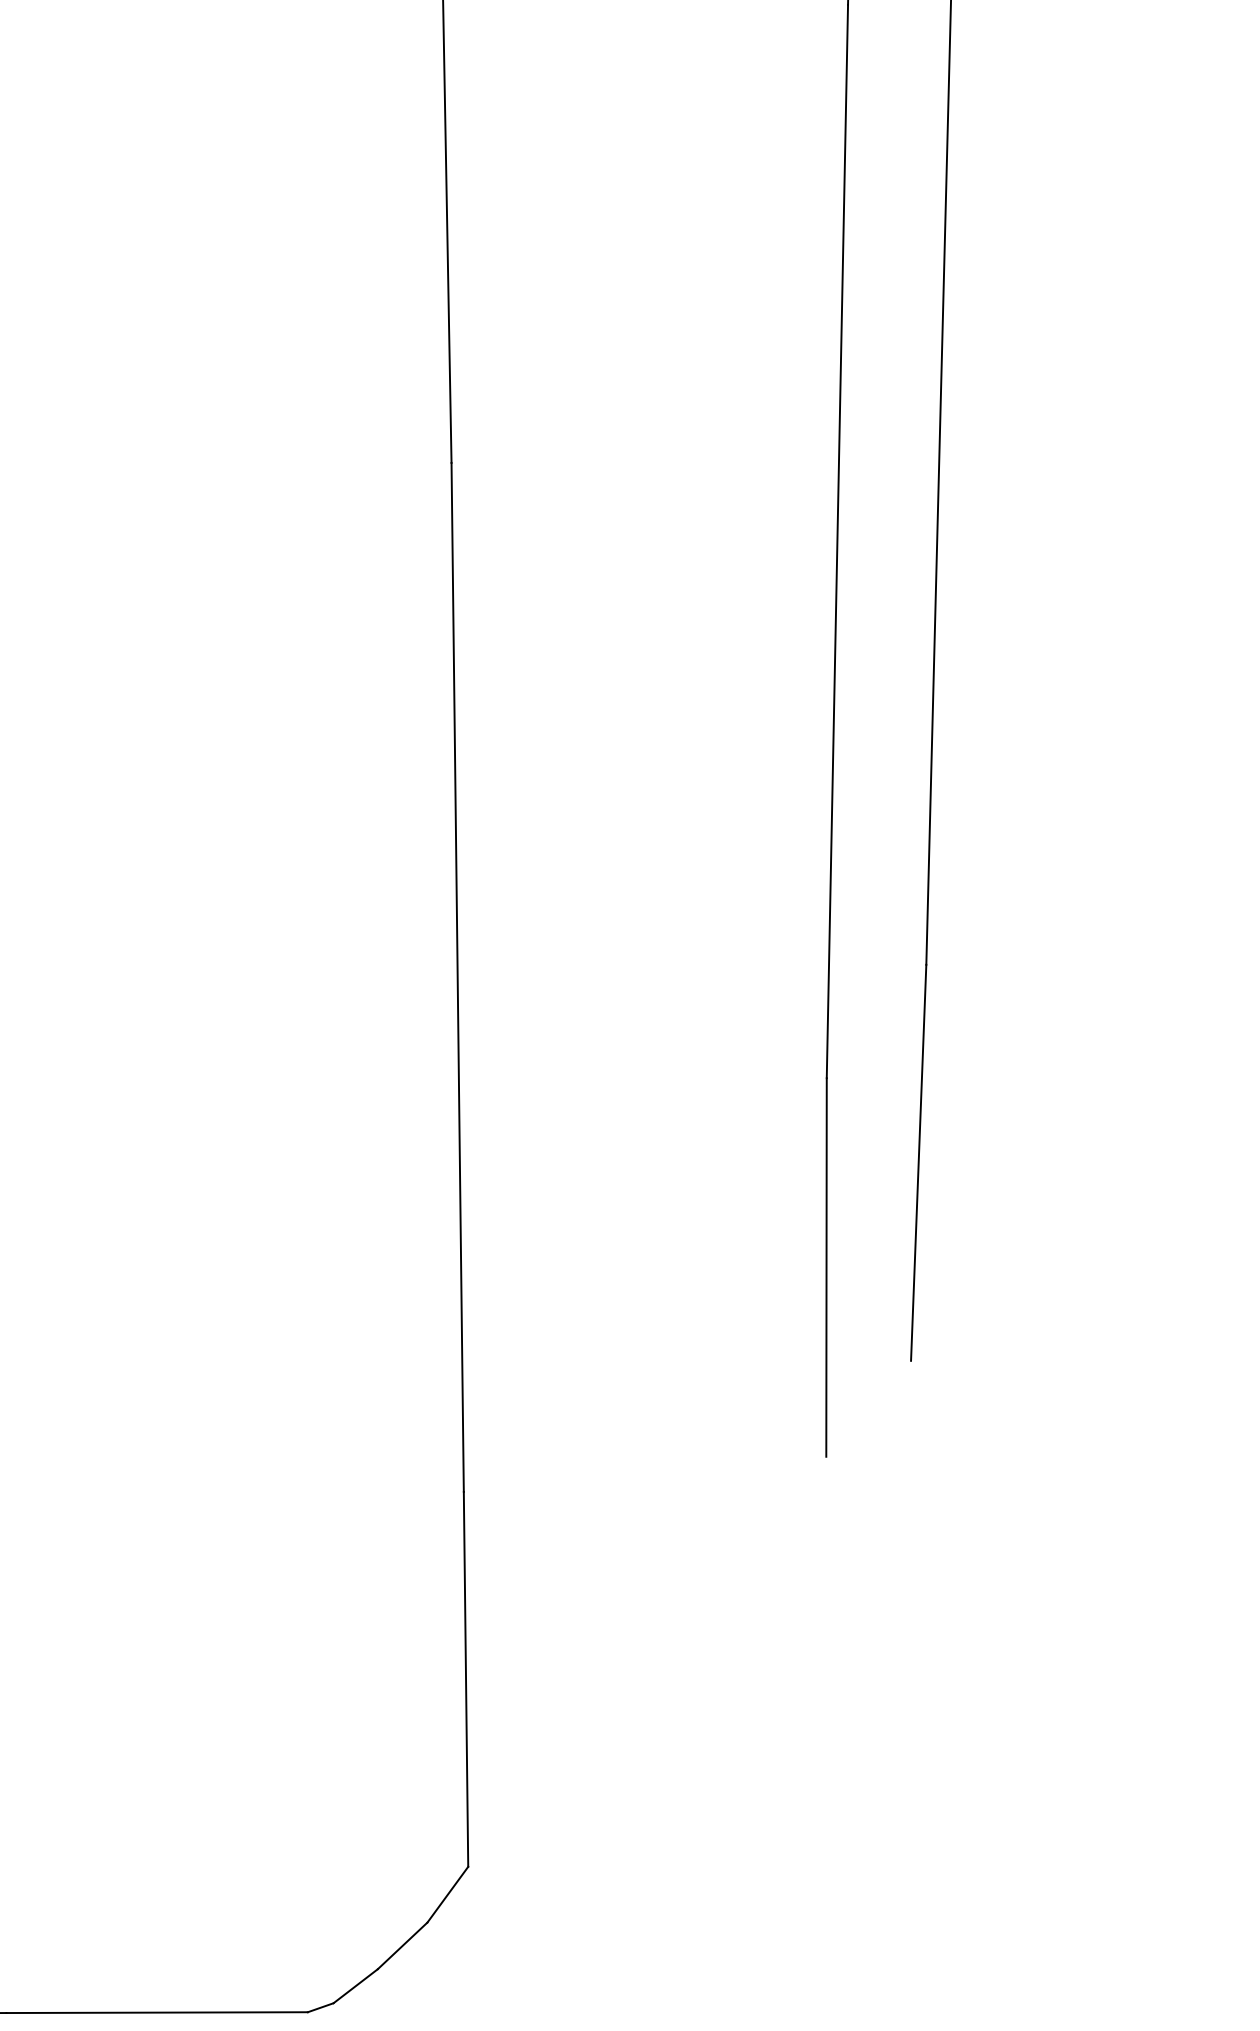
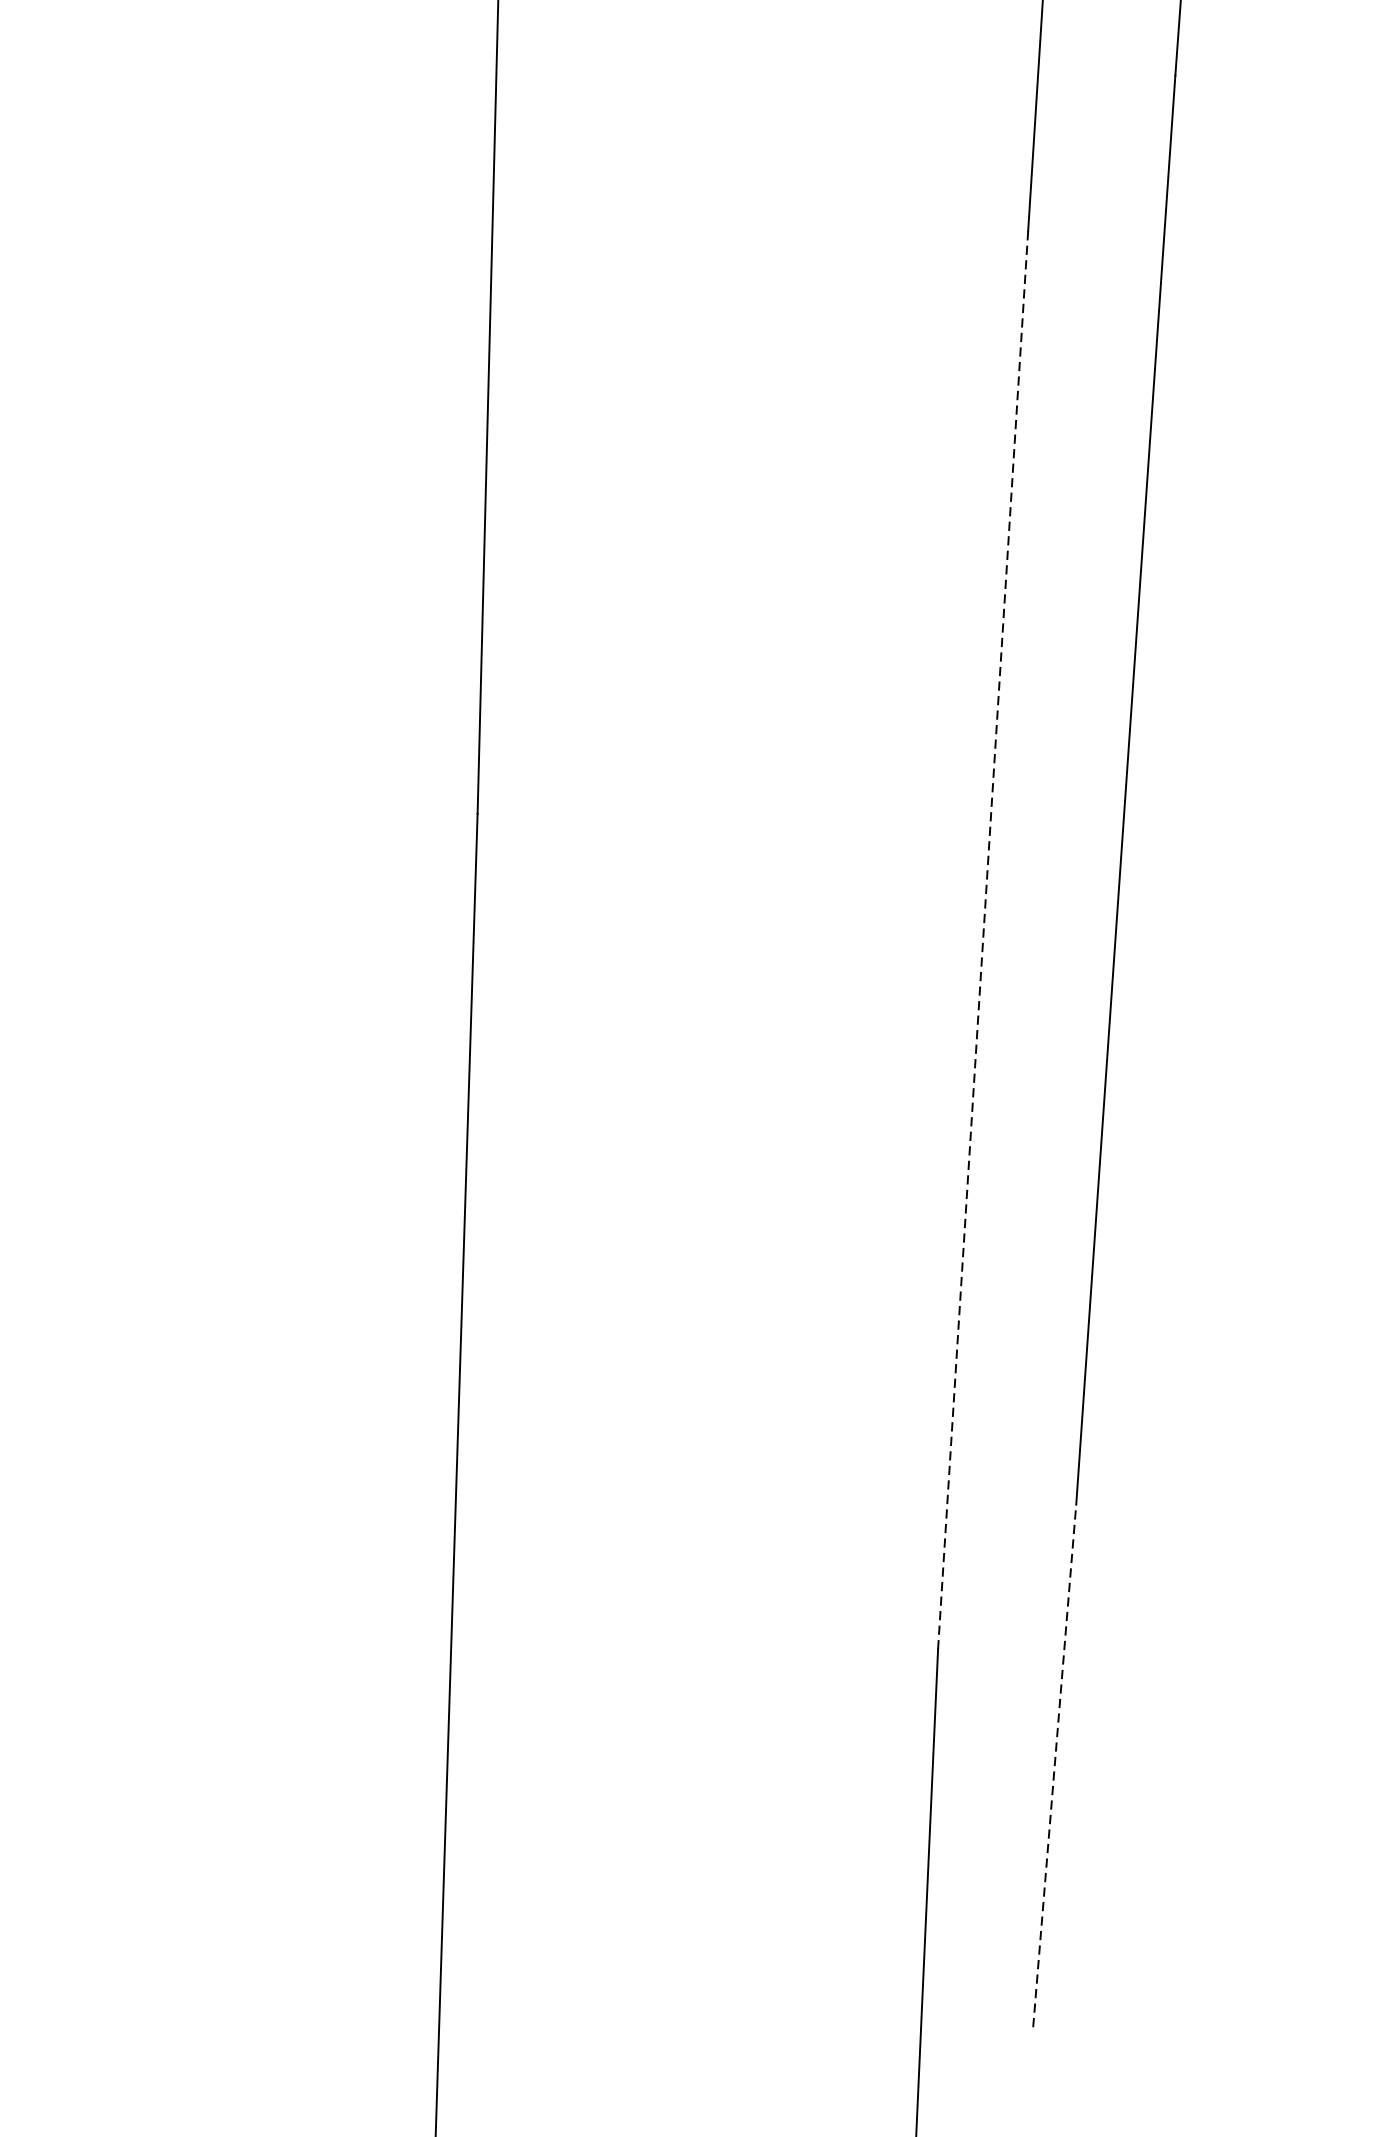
line: (837, 541) -> (983, 939), solid -> dashed
line: (918, 1162) -> (1054, 1765), solid -> dashed

